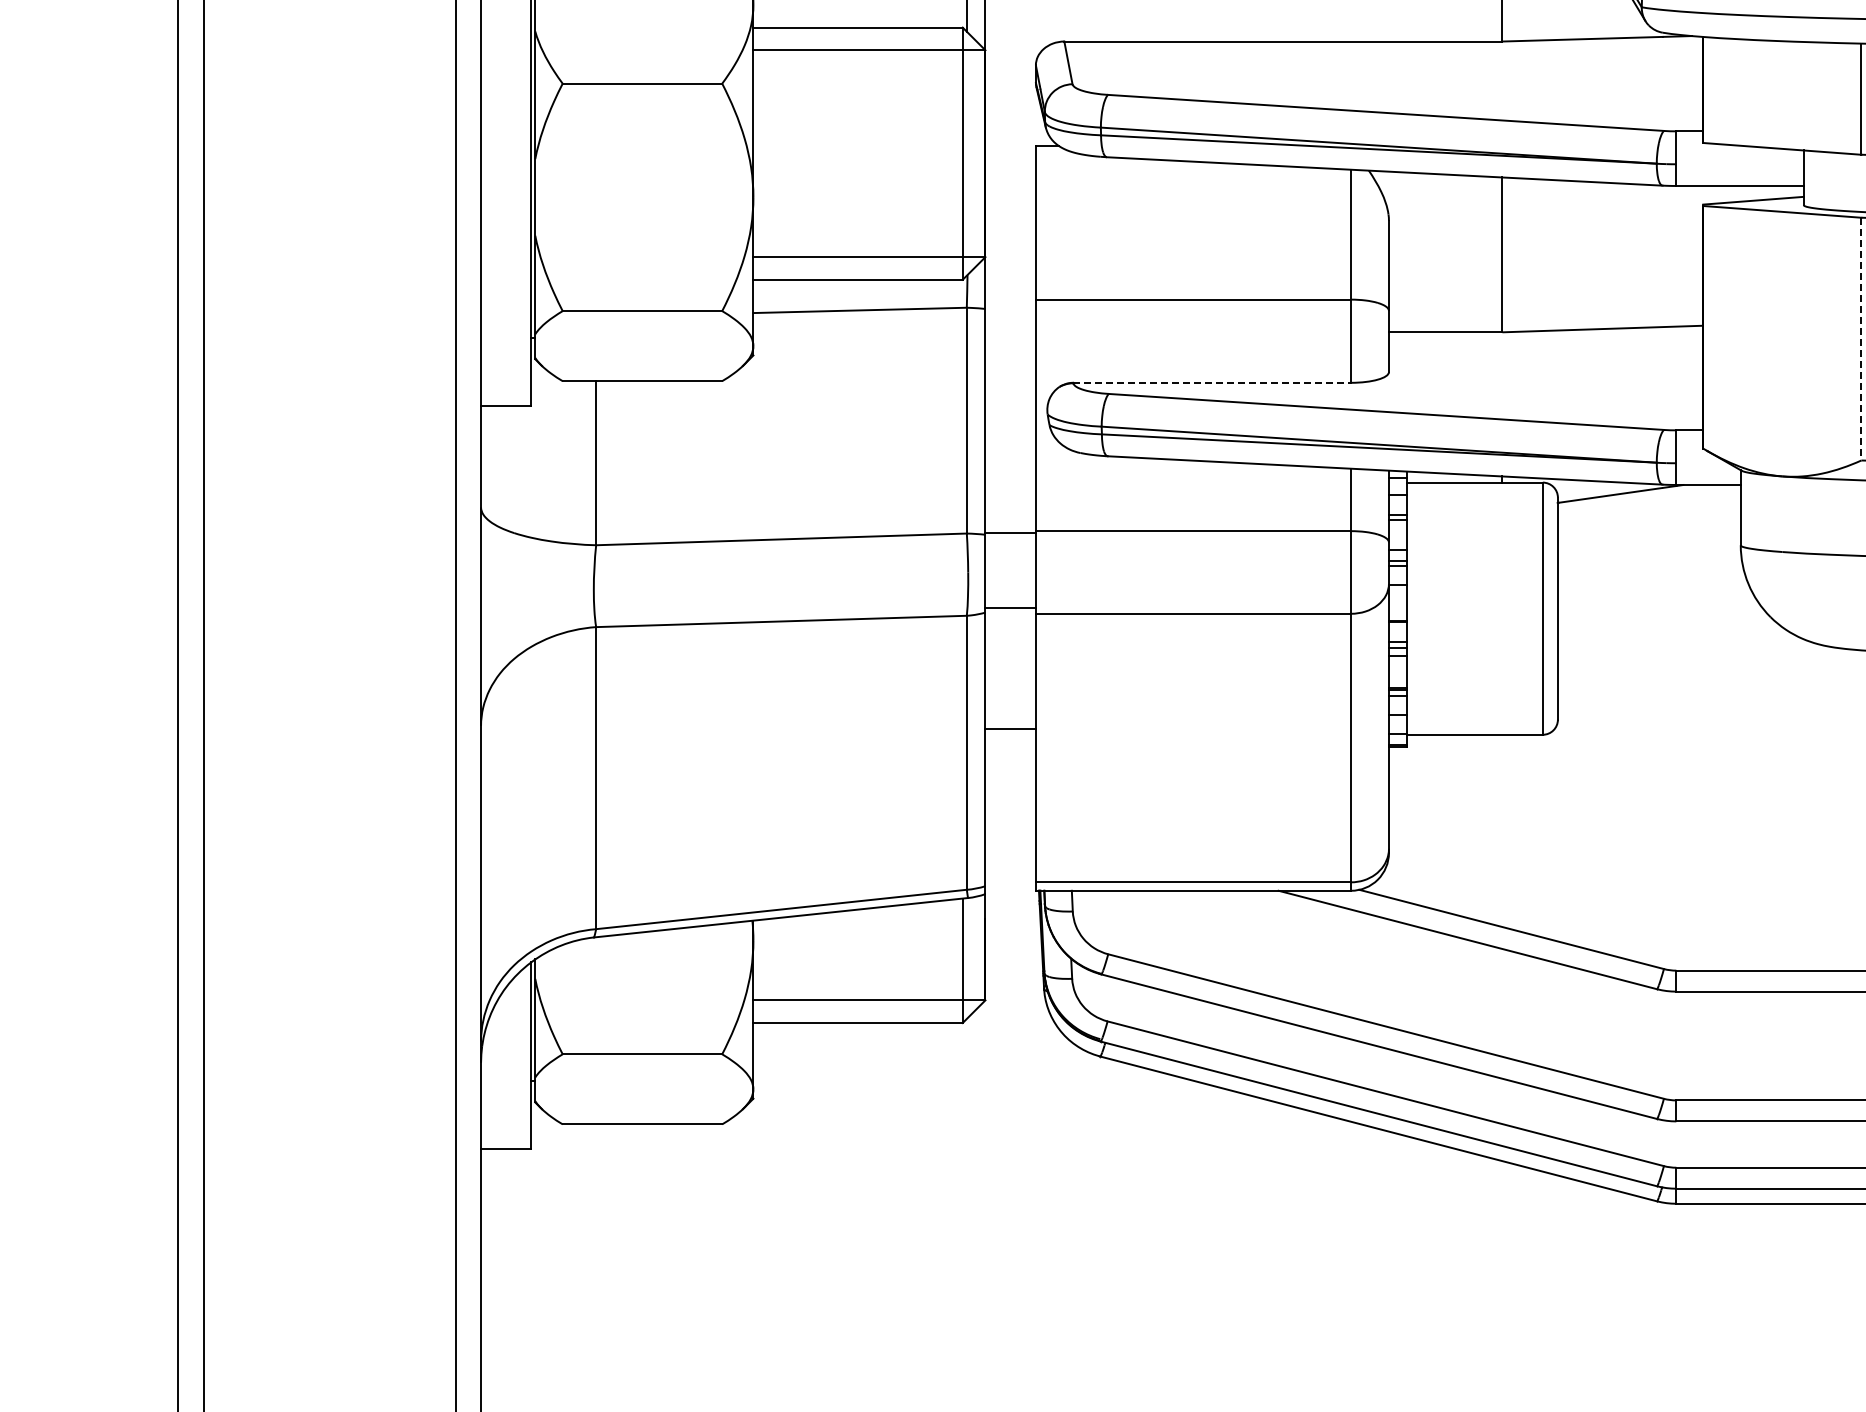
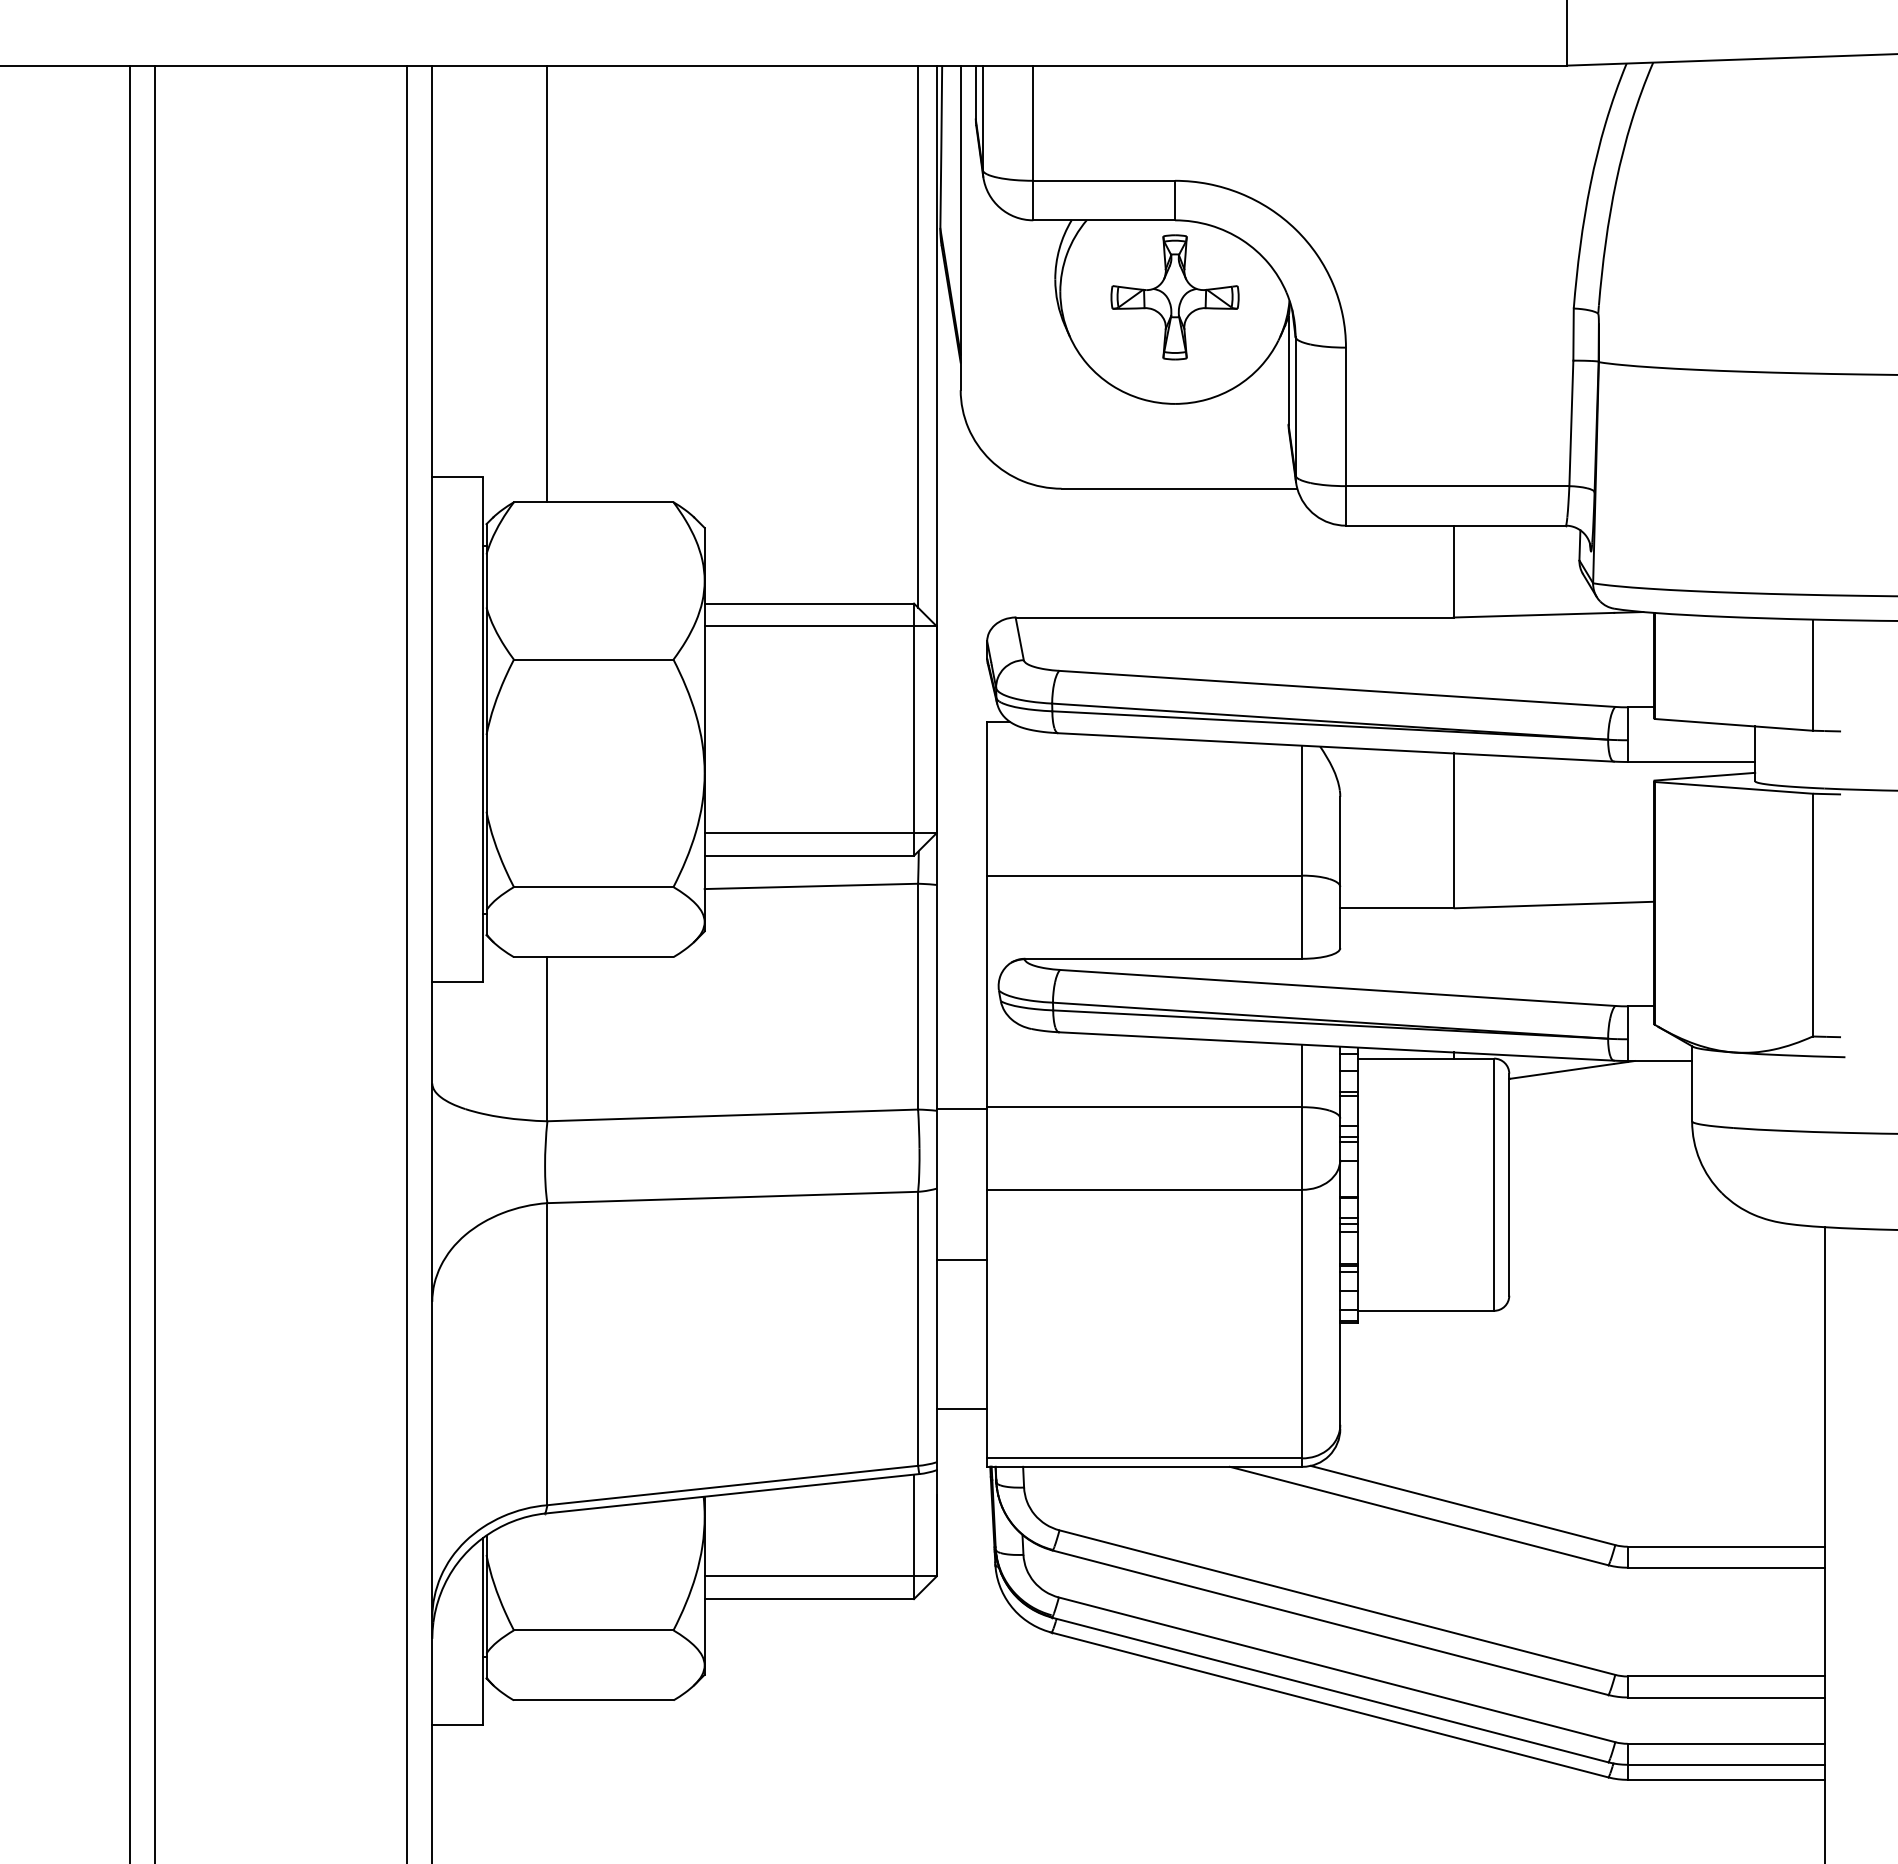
line: (1861, 339) -> (1812, 915), dashed -> solid
line: (1212, 382) -> (1163, 958), dashed -> solid
line: (1010, 608) -> (961, 1260), moved
line: (1010, 728) -> (961, 1408), moved

